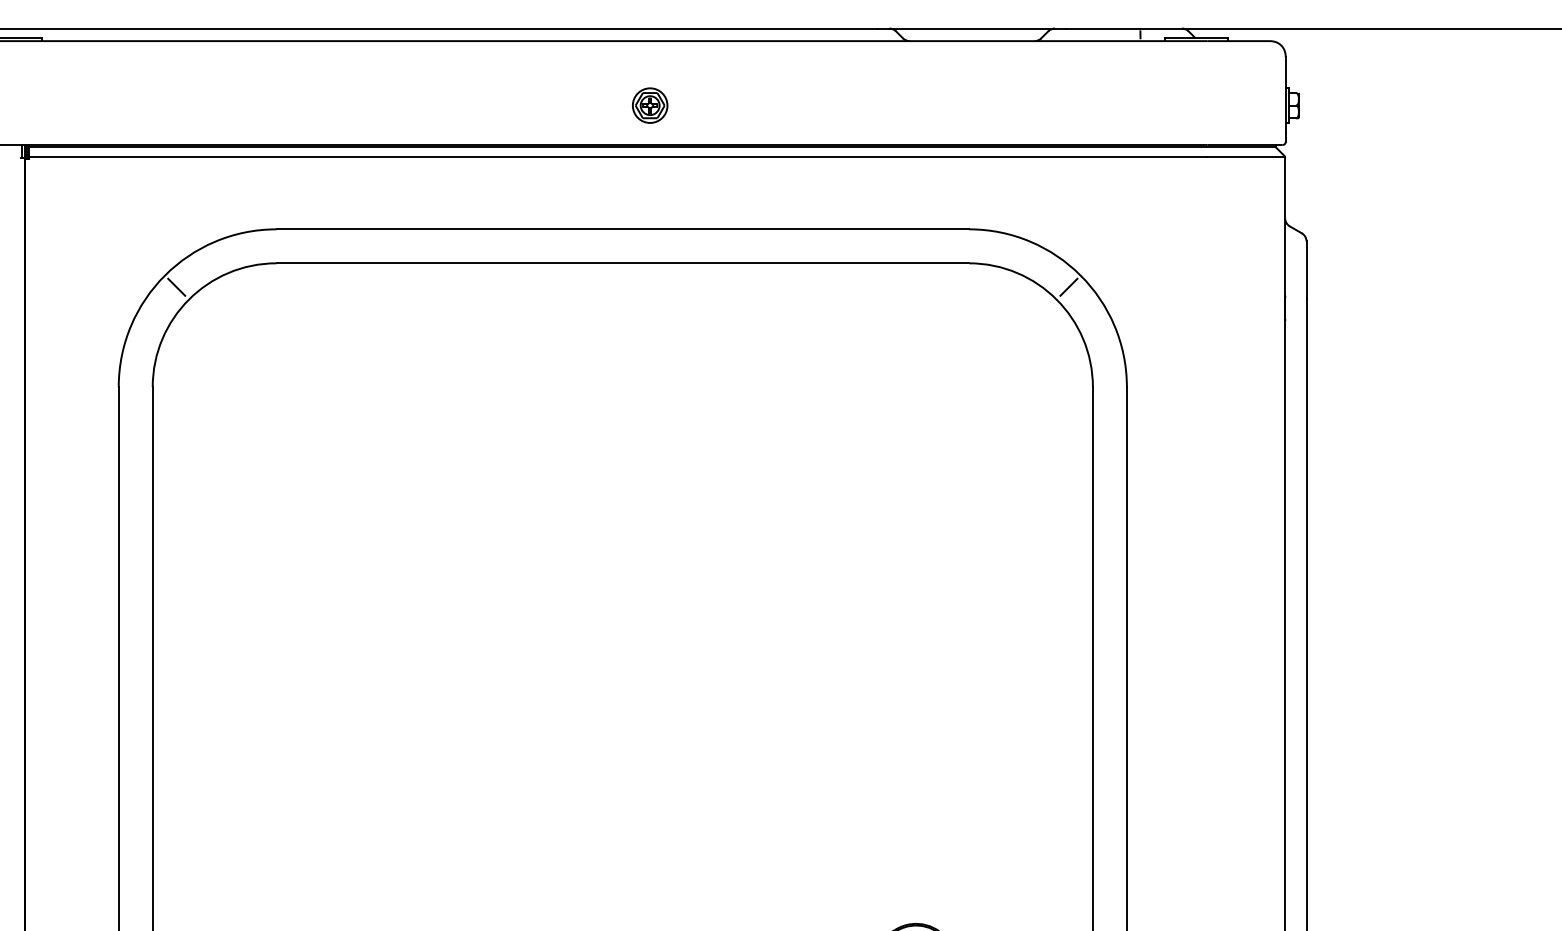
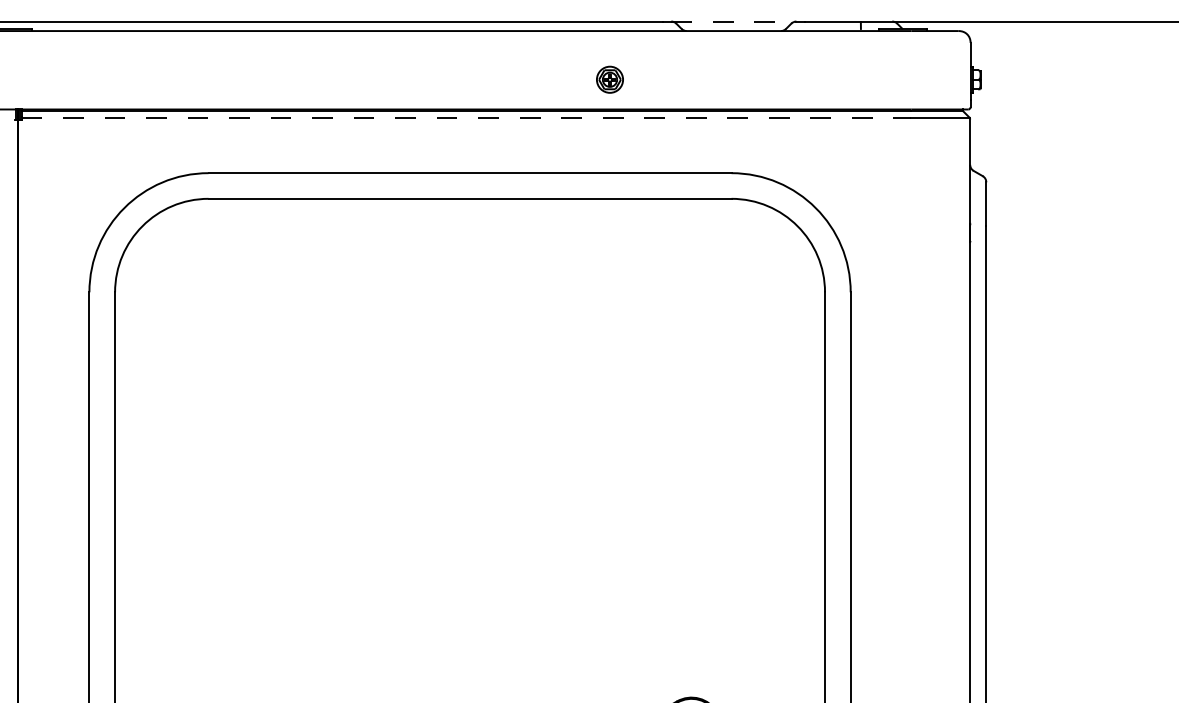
line: (972, 28) -> (734, 21), solid -> dashed
part: (650, 105) -> (610, 79), moved
line: (618, 156) -> (466, 118), solid -> dashed
line: (176, 286) -> (133, 216), removed
line: (1068, 286) -> (806, 216), removed

